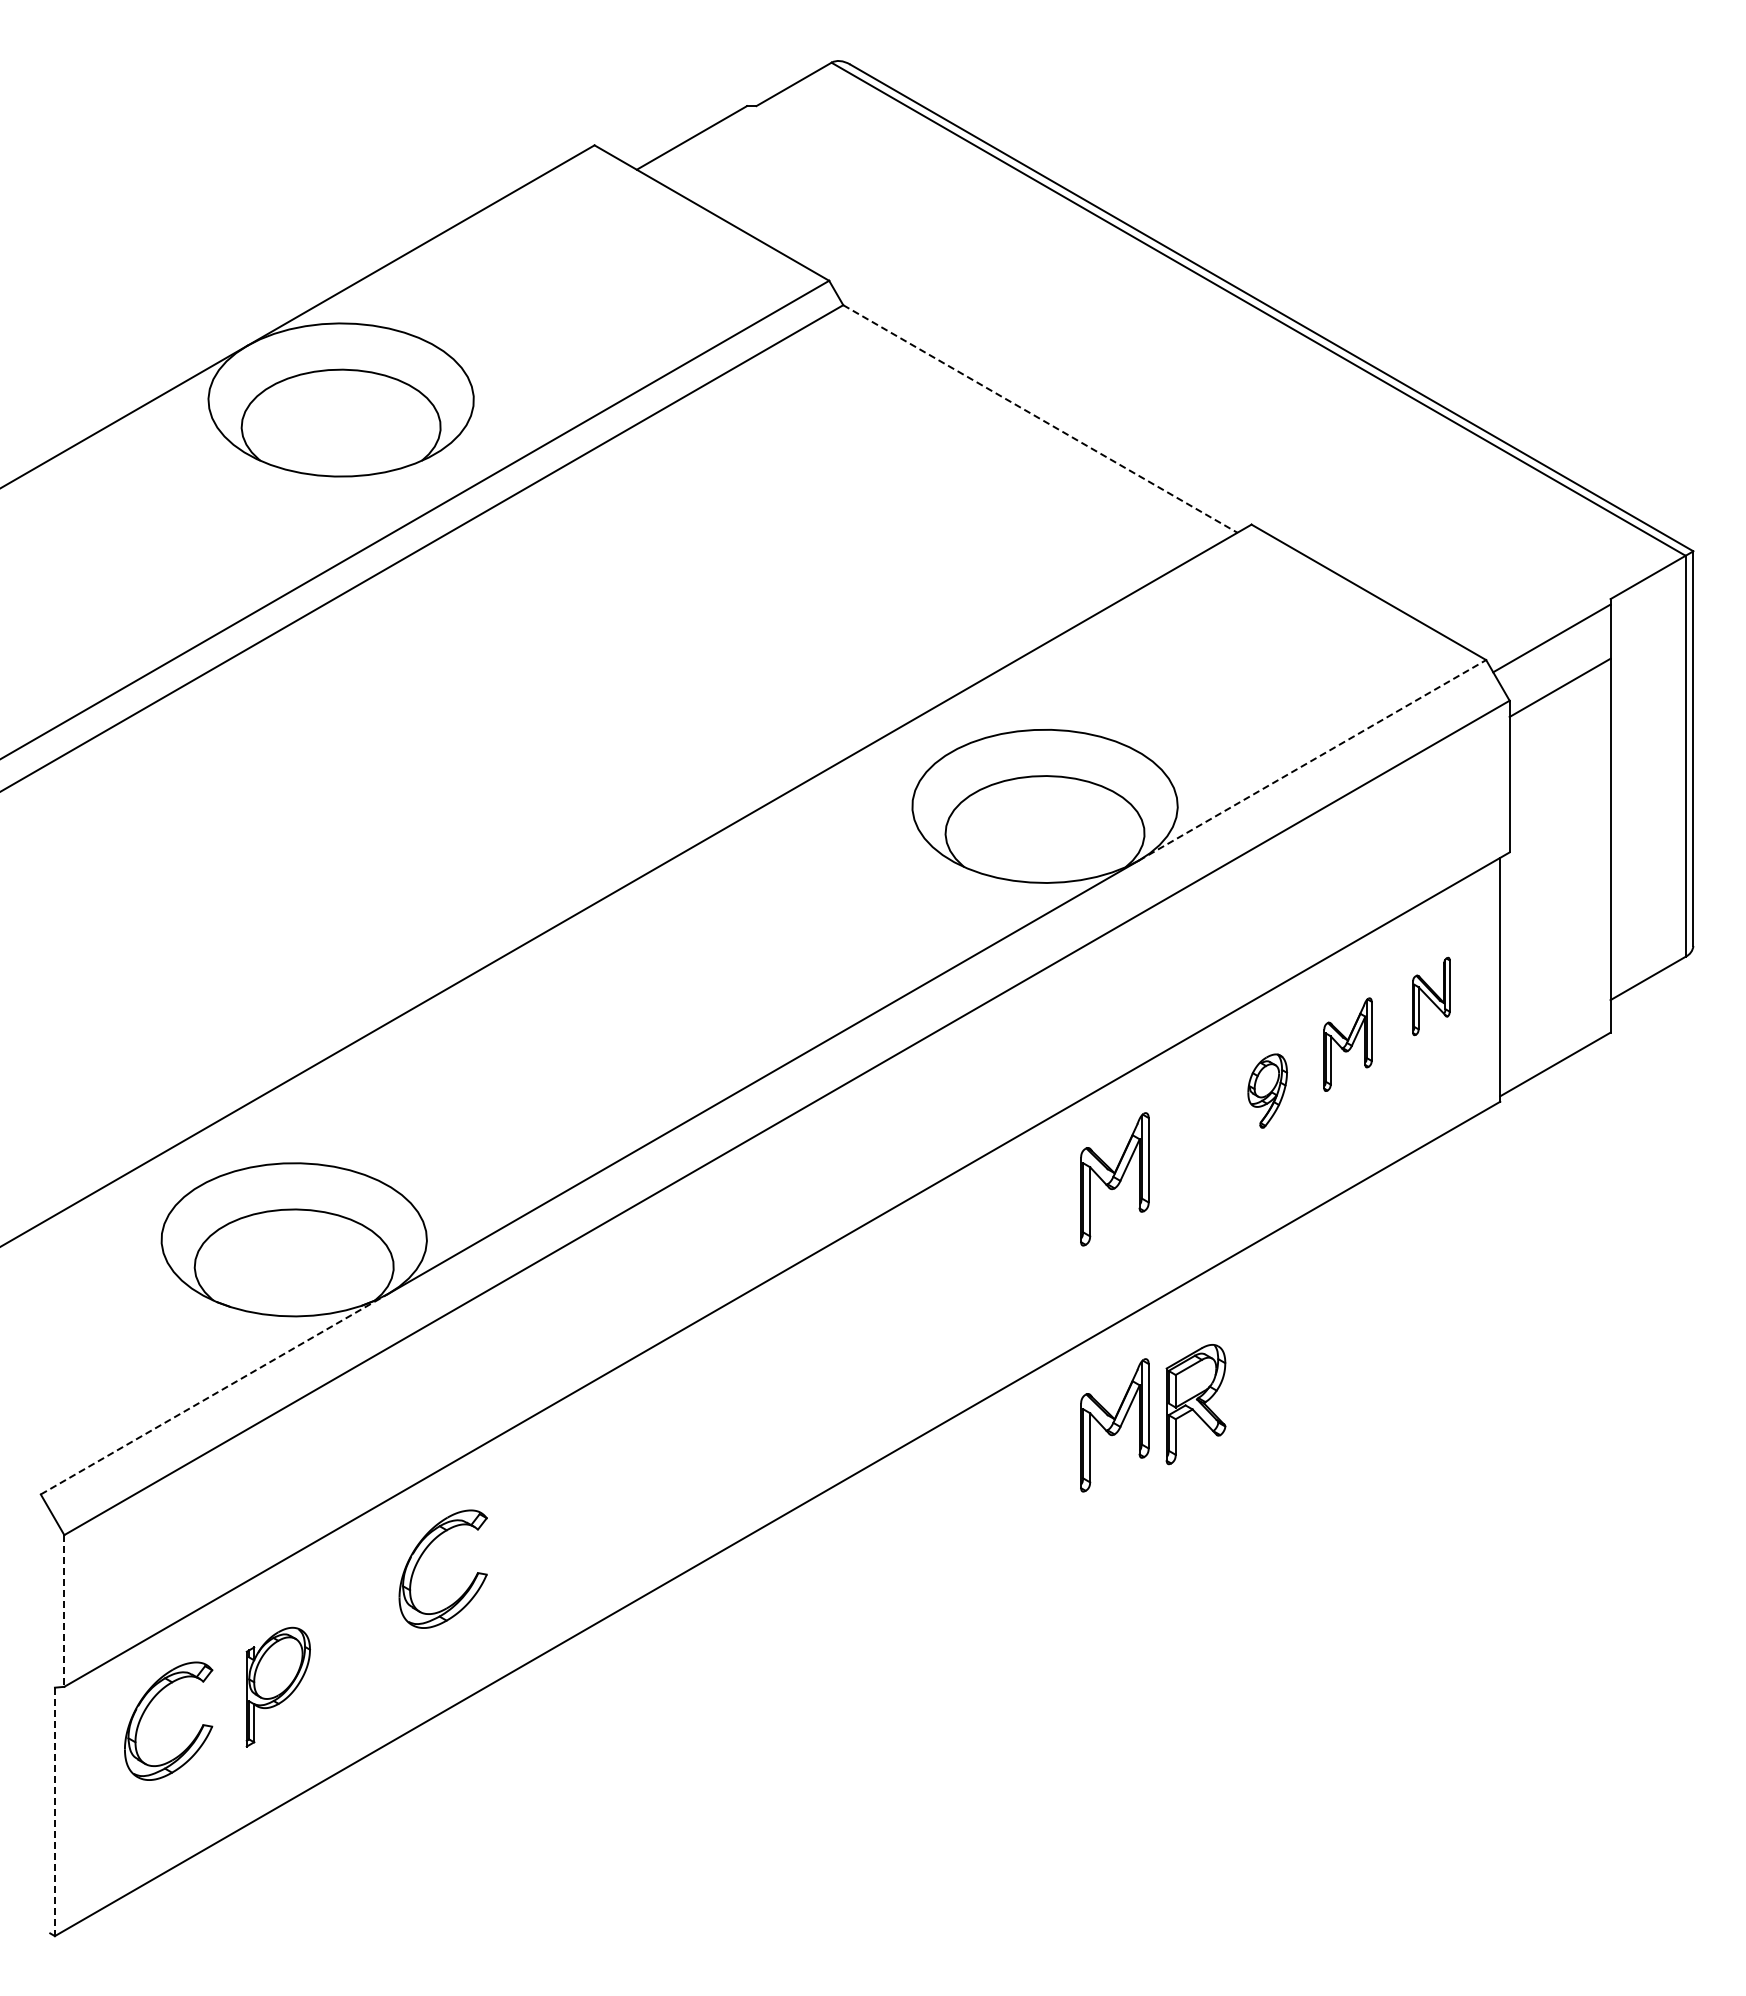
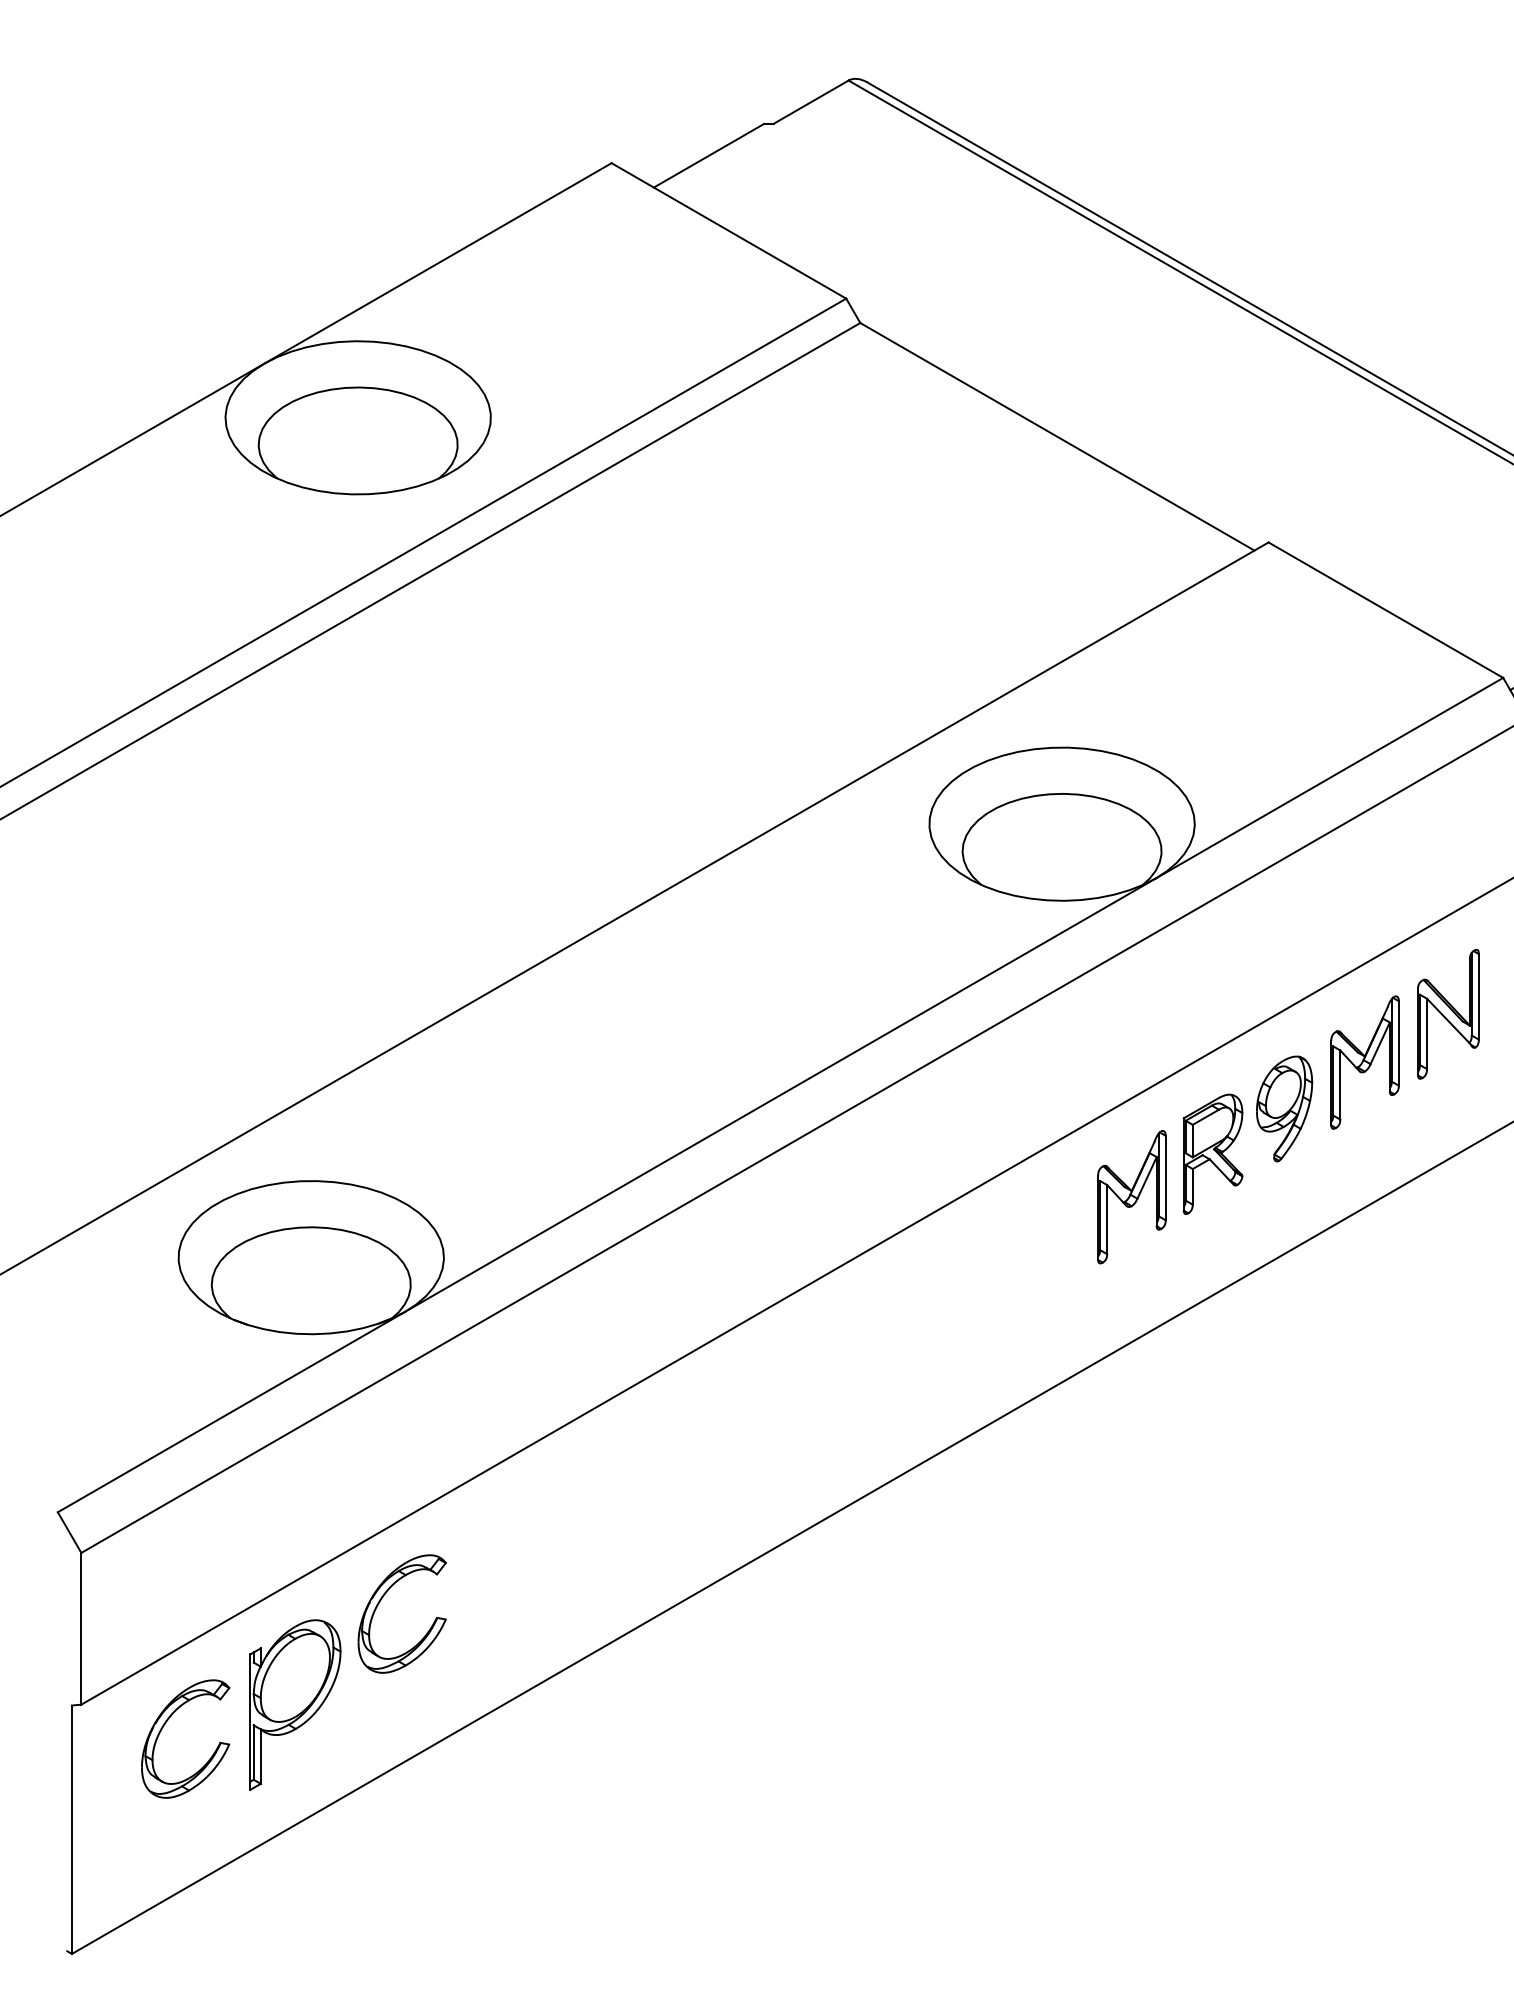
line: (1040, 418) -> (1057, 436), dashed -> solid
line: (1313, 760) -> (1330, 778), dashed -> solid
part: (1431, 996) -> (1448, 1014), size x1.67
part: (1347, 1044) -> (1364, 1062), size x1.43
part: (1267, 1090) -> (1284, 1108), size x1.43
line: (214, 1393) -> (231, 1411), dashed -> solid
part: (1195, 1404) -> (1212, 1154), moved
part: (1114, 1425) -> (1131, 1443), removed
part: (421, 1557) -> (380, 1602), moved
line: (64, 1610) -> (81, 1628), dashed -> solid
part: (278, 1686) -> (295, 1704), size x1.43
line: (54, 1812) -> (71, 1830), dashed -> solid

